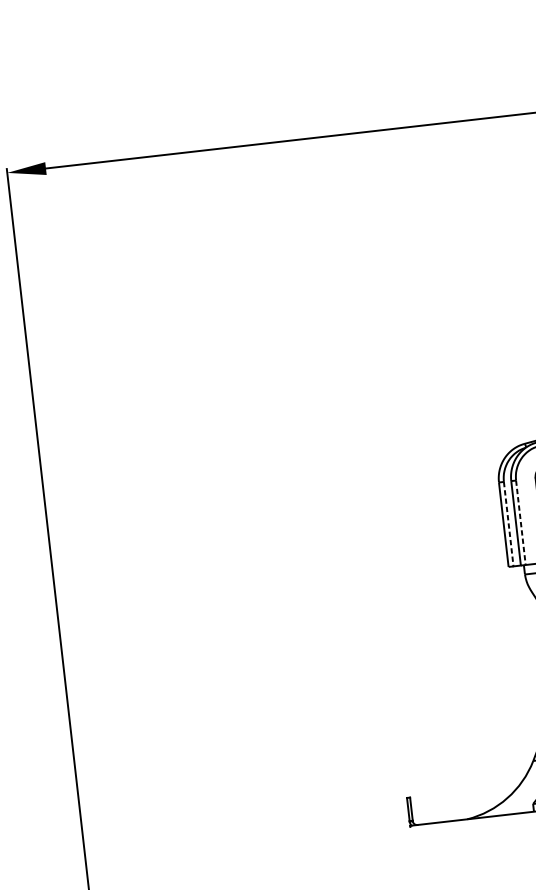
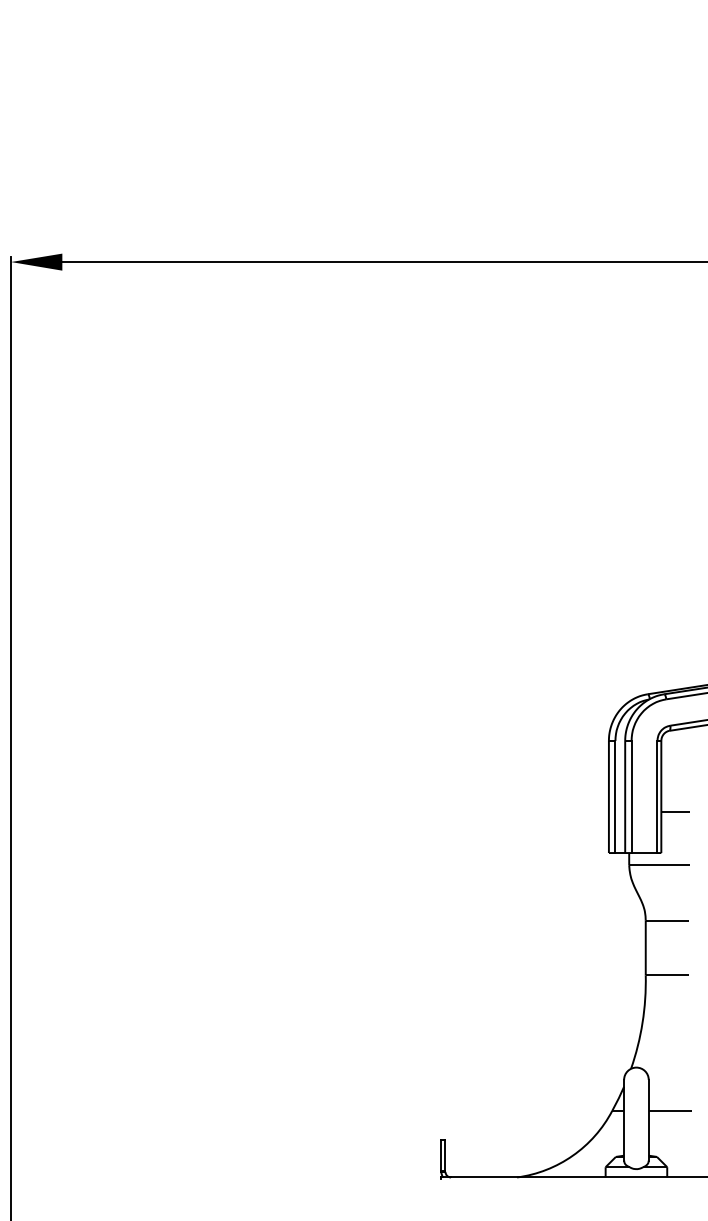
line: (520, 523) -> (631, 797), dashed -> solid
line: (508, 524) -> (615, 797), dashed -> solid

